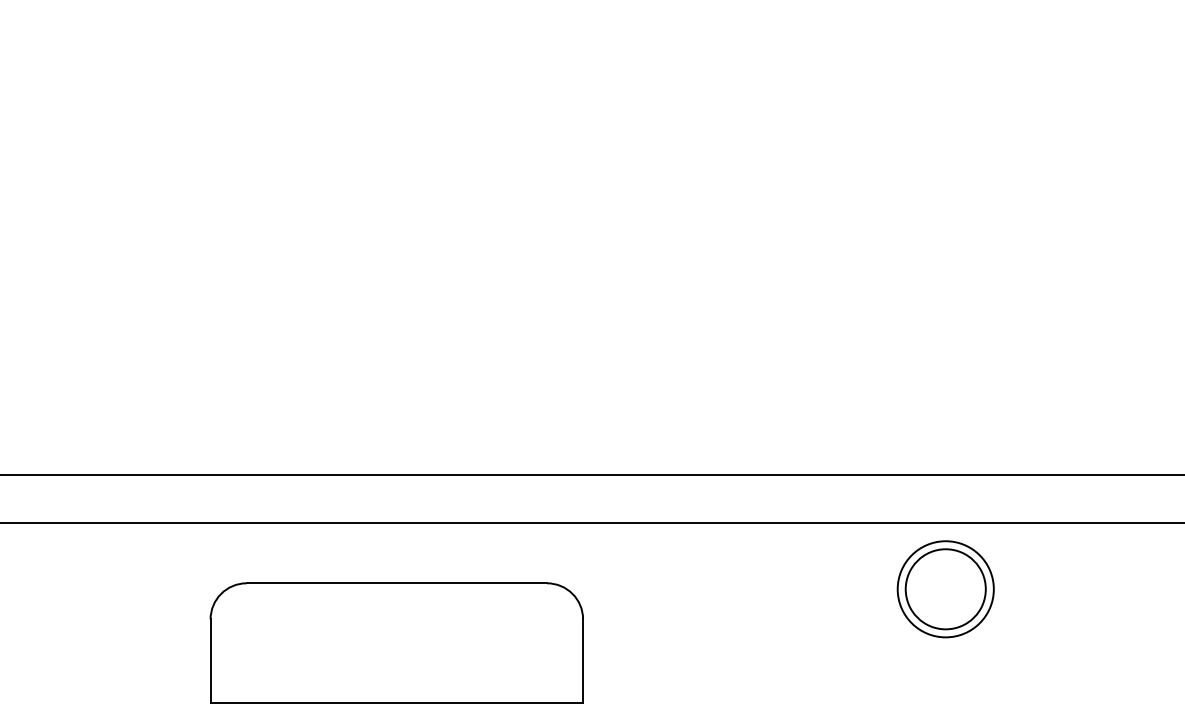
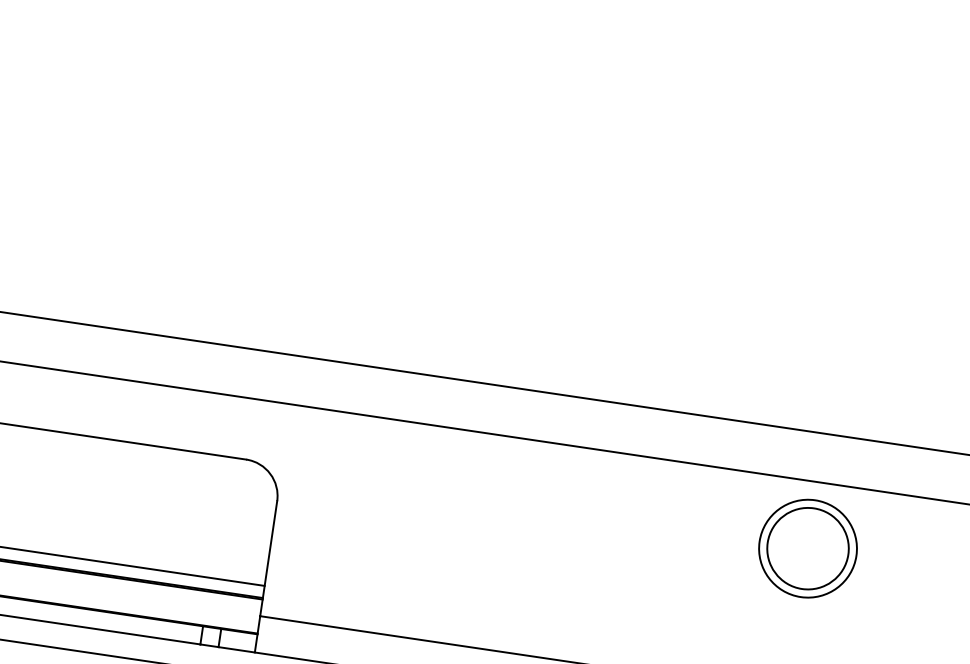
part: (945, 589) -> (807, 548), moved

